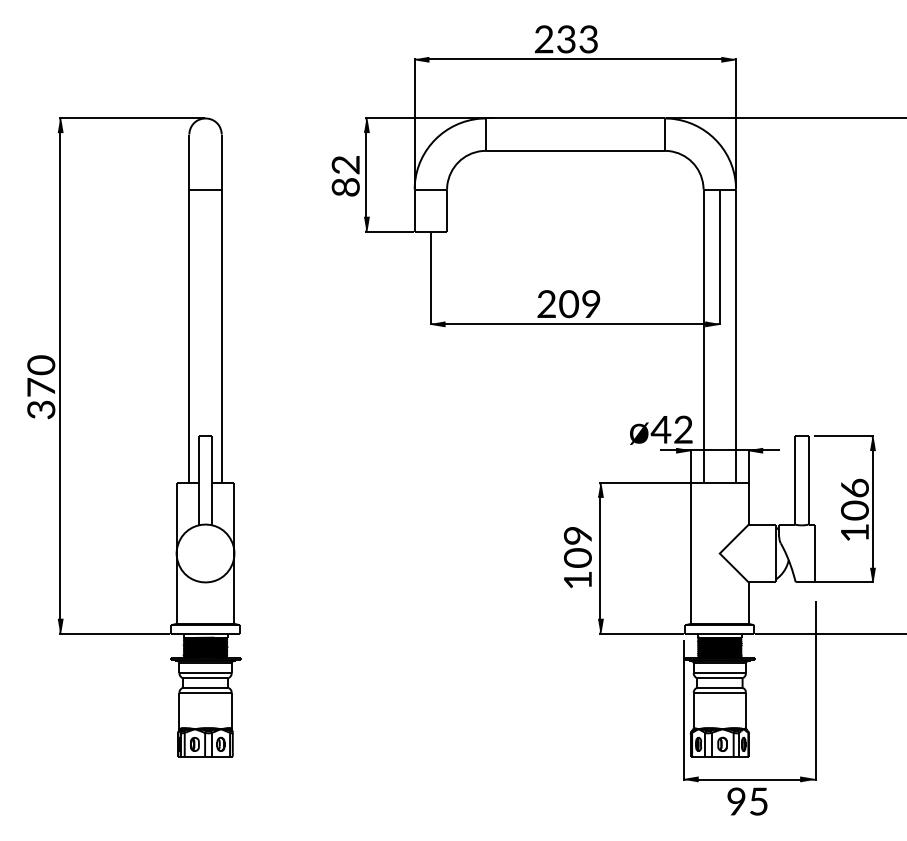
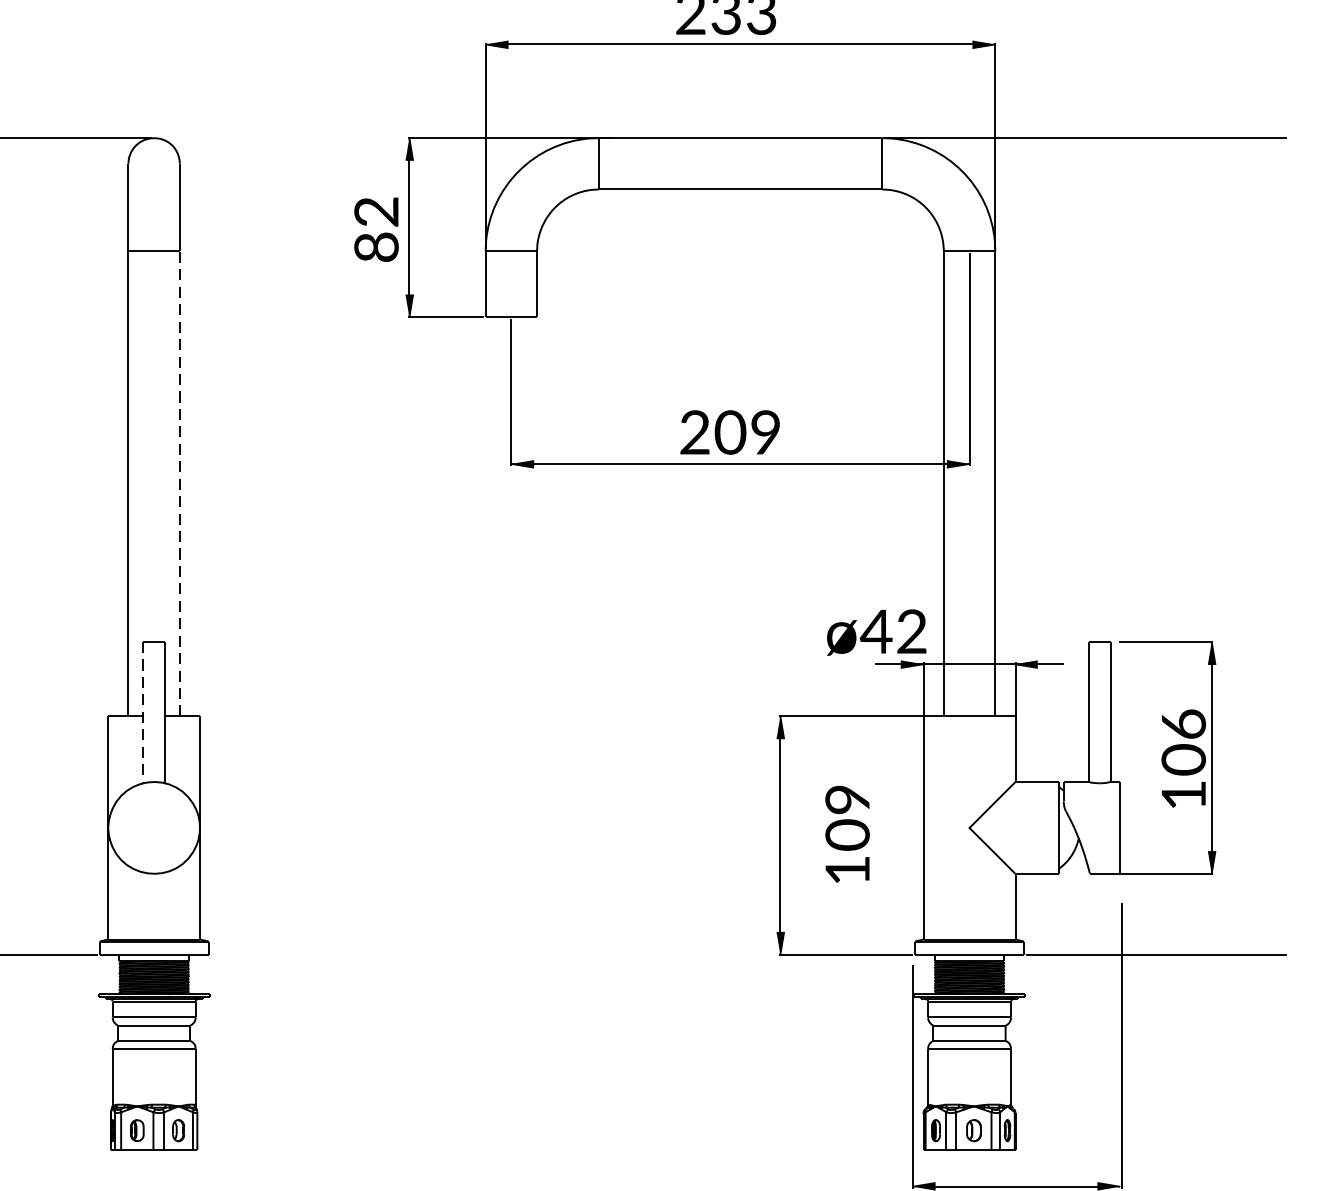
line: (221, 336) -> (179, 483), solid -> dashed
line: (198, 480) -> (142, 712), solid -> dashed
text: (577, 557) -> (846, 834), moved

